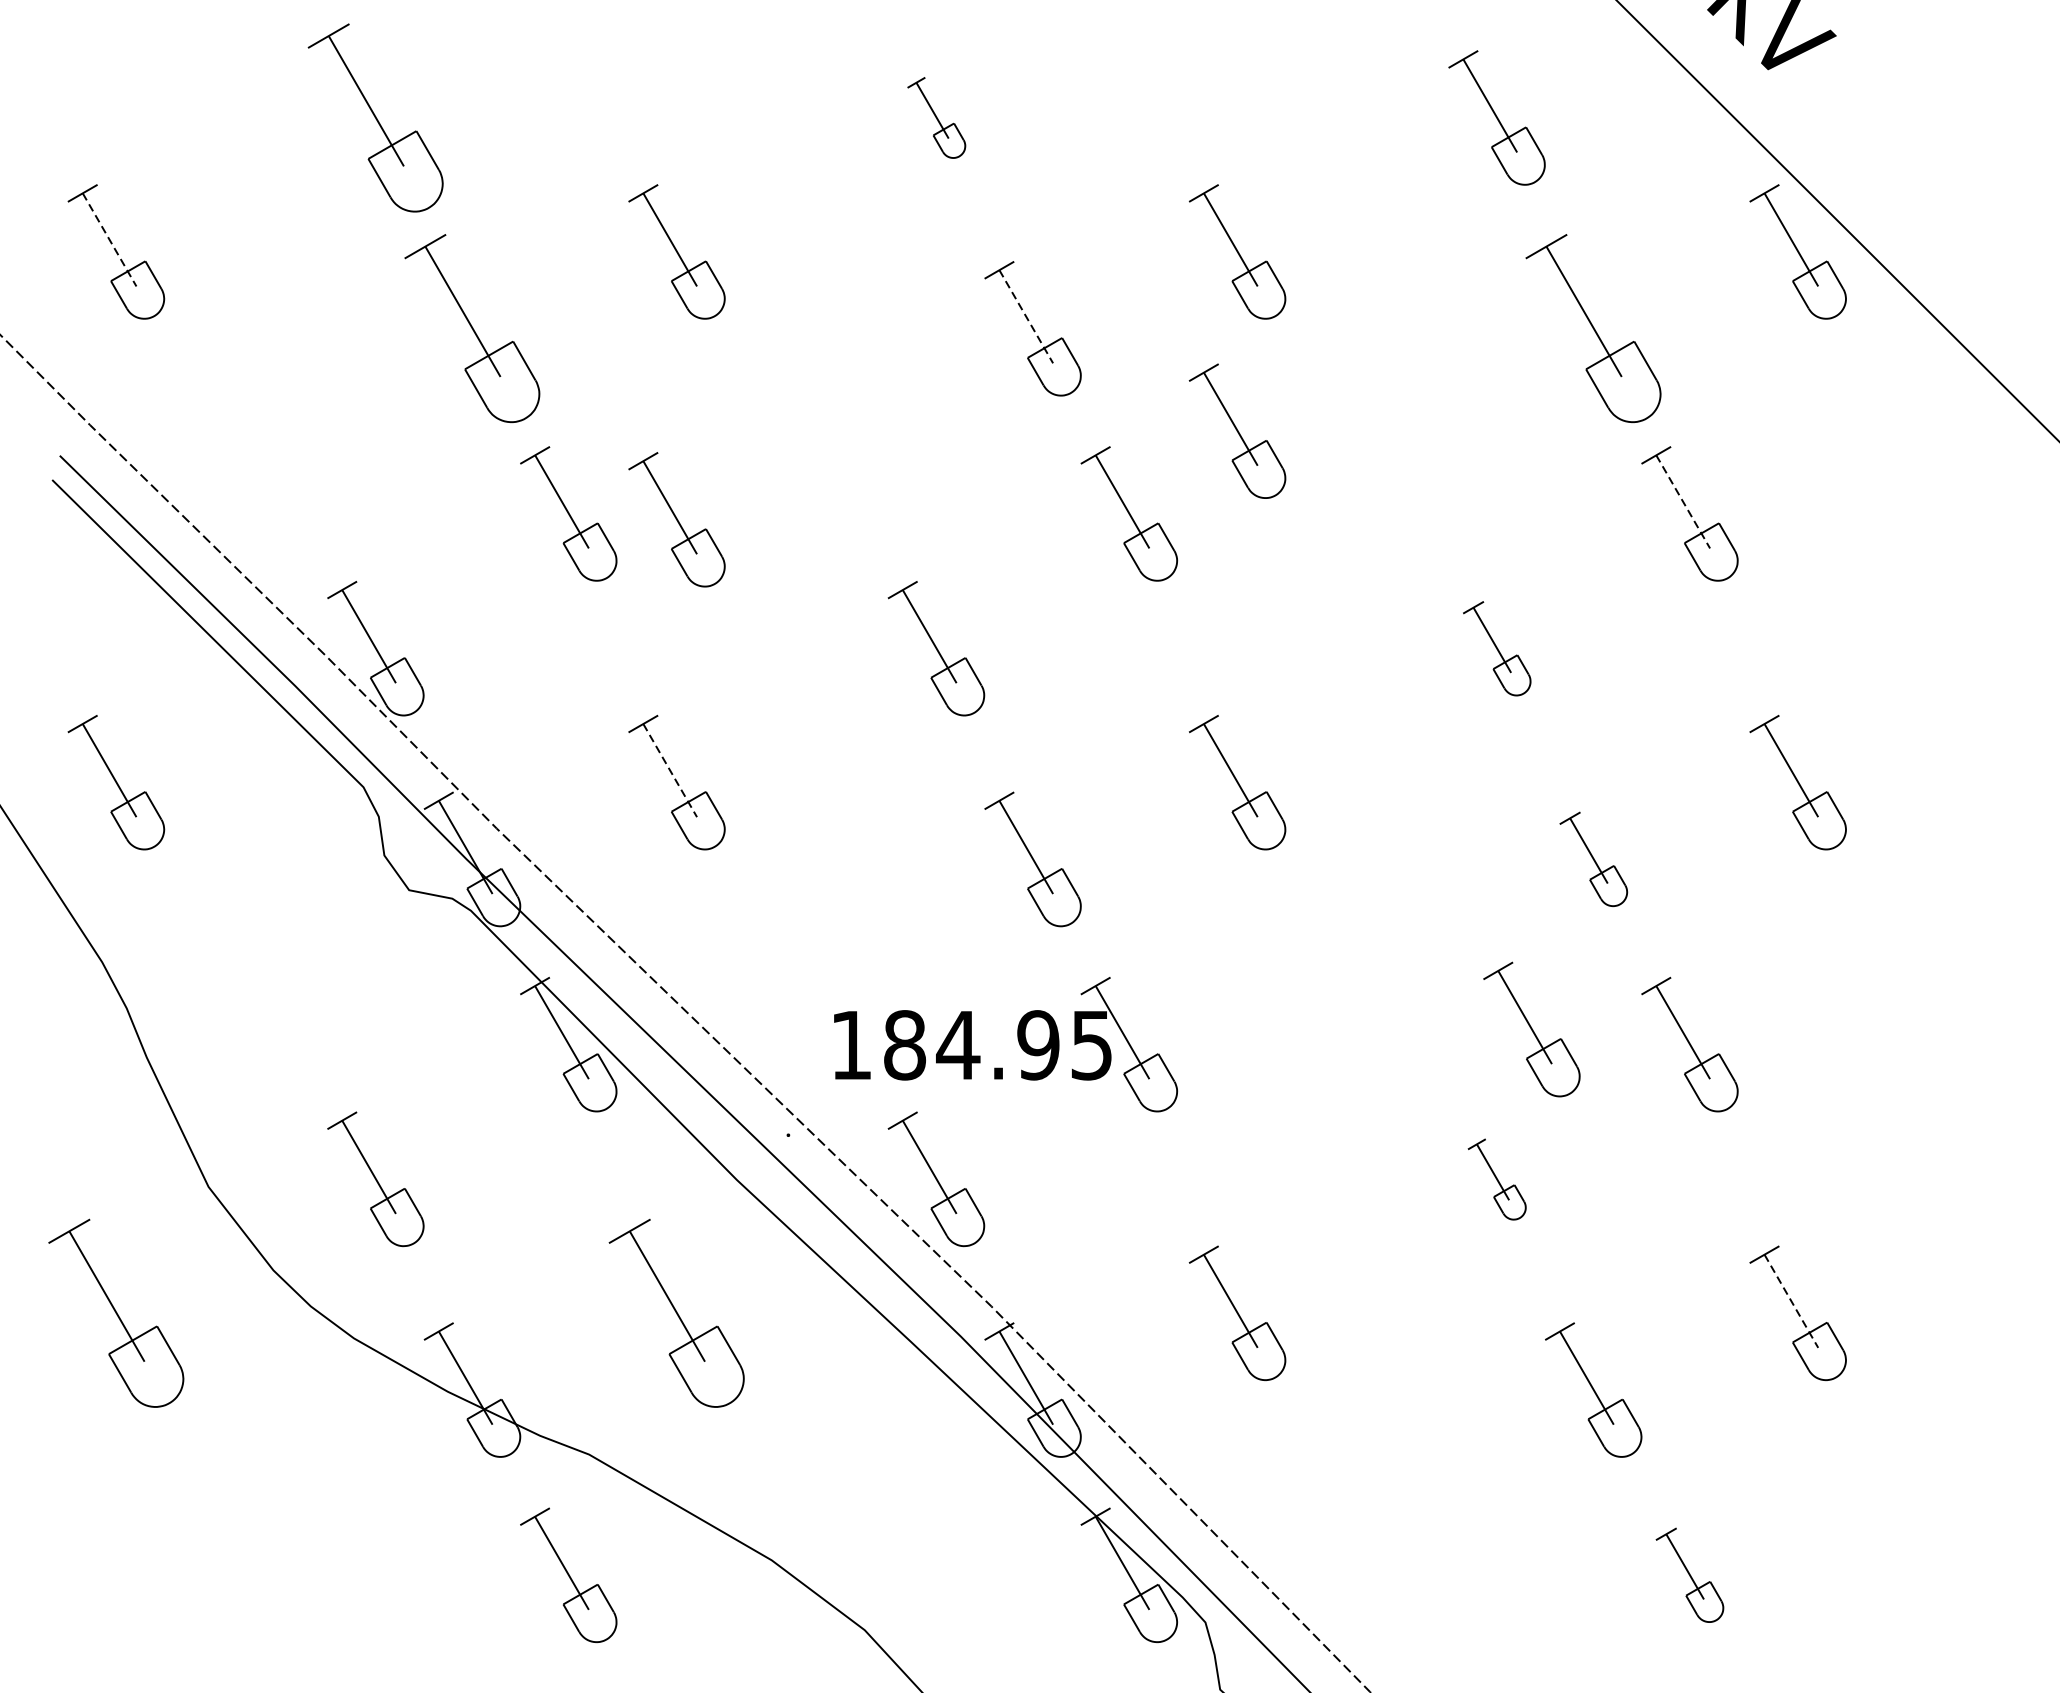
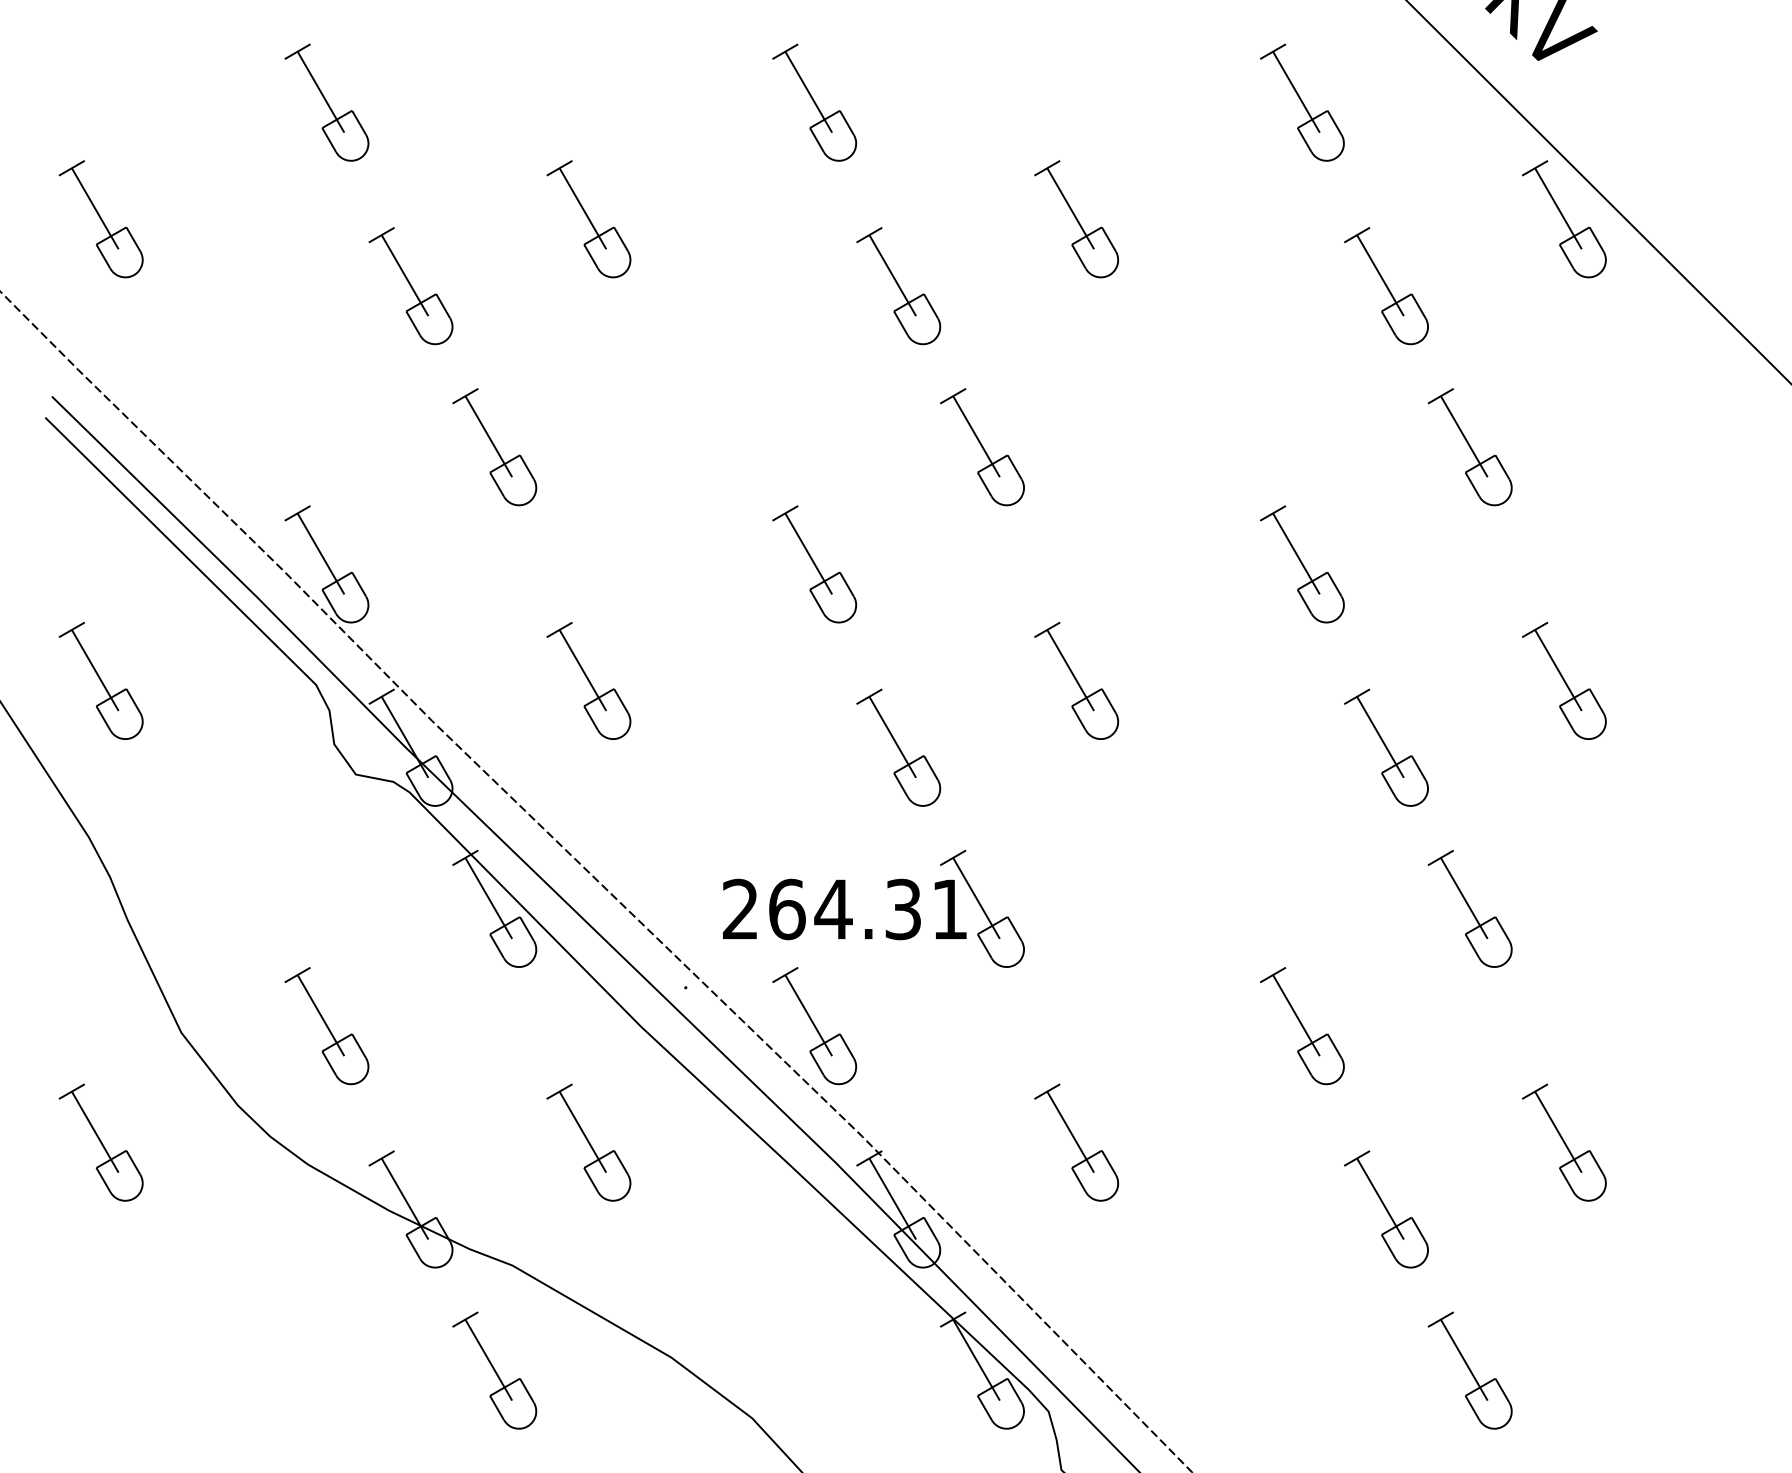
part: (375, 117) -> (326, 102), size x0.71
part: (936, 117) -> (814, 102), size x1.67
line: (109, 239) -> (95, 208), dashed -> solid
line: (1025, 316) -> (892, 275), dashed -> solid
part: (471, 329) -> (410, 286), size x0.71
part: (1593, 329) -> (1386, 286), size x0.71
part: (1237, 431) -> (1076, 375), removed
line: (1683, 501) -> (1464, 436), dashed -> solid
part: (676, 520) -> (588, 452), removed
part: (1497, 648) -> (1302, 564), size x1.43
line: (669, 770) -> (582, 670), dashed -> solid
part: (1593, 859) -> (1386, 747), size x1.43
part: (1531, 1029) -> (1332, 895), removed
text: (970, 1045) -> (844, 909), 184.95 -> 264.31
part: (1497, 1179) -> (1302, 1026), size x1.67
line: (1791, 1301) -> (1558, 1132), dashed -> solid
part: (115, 1313) -> (100, 1142), size x0.71
part: (676, 1313) -> (588, 1142), size x0.71
part: (1689, 1575) -> (1469, 1370), size x1.43

